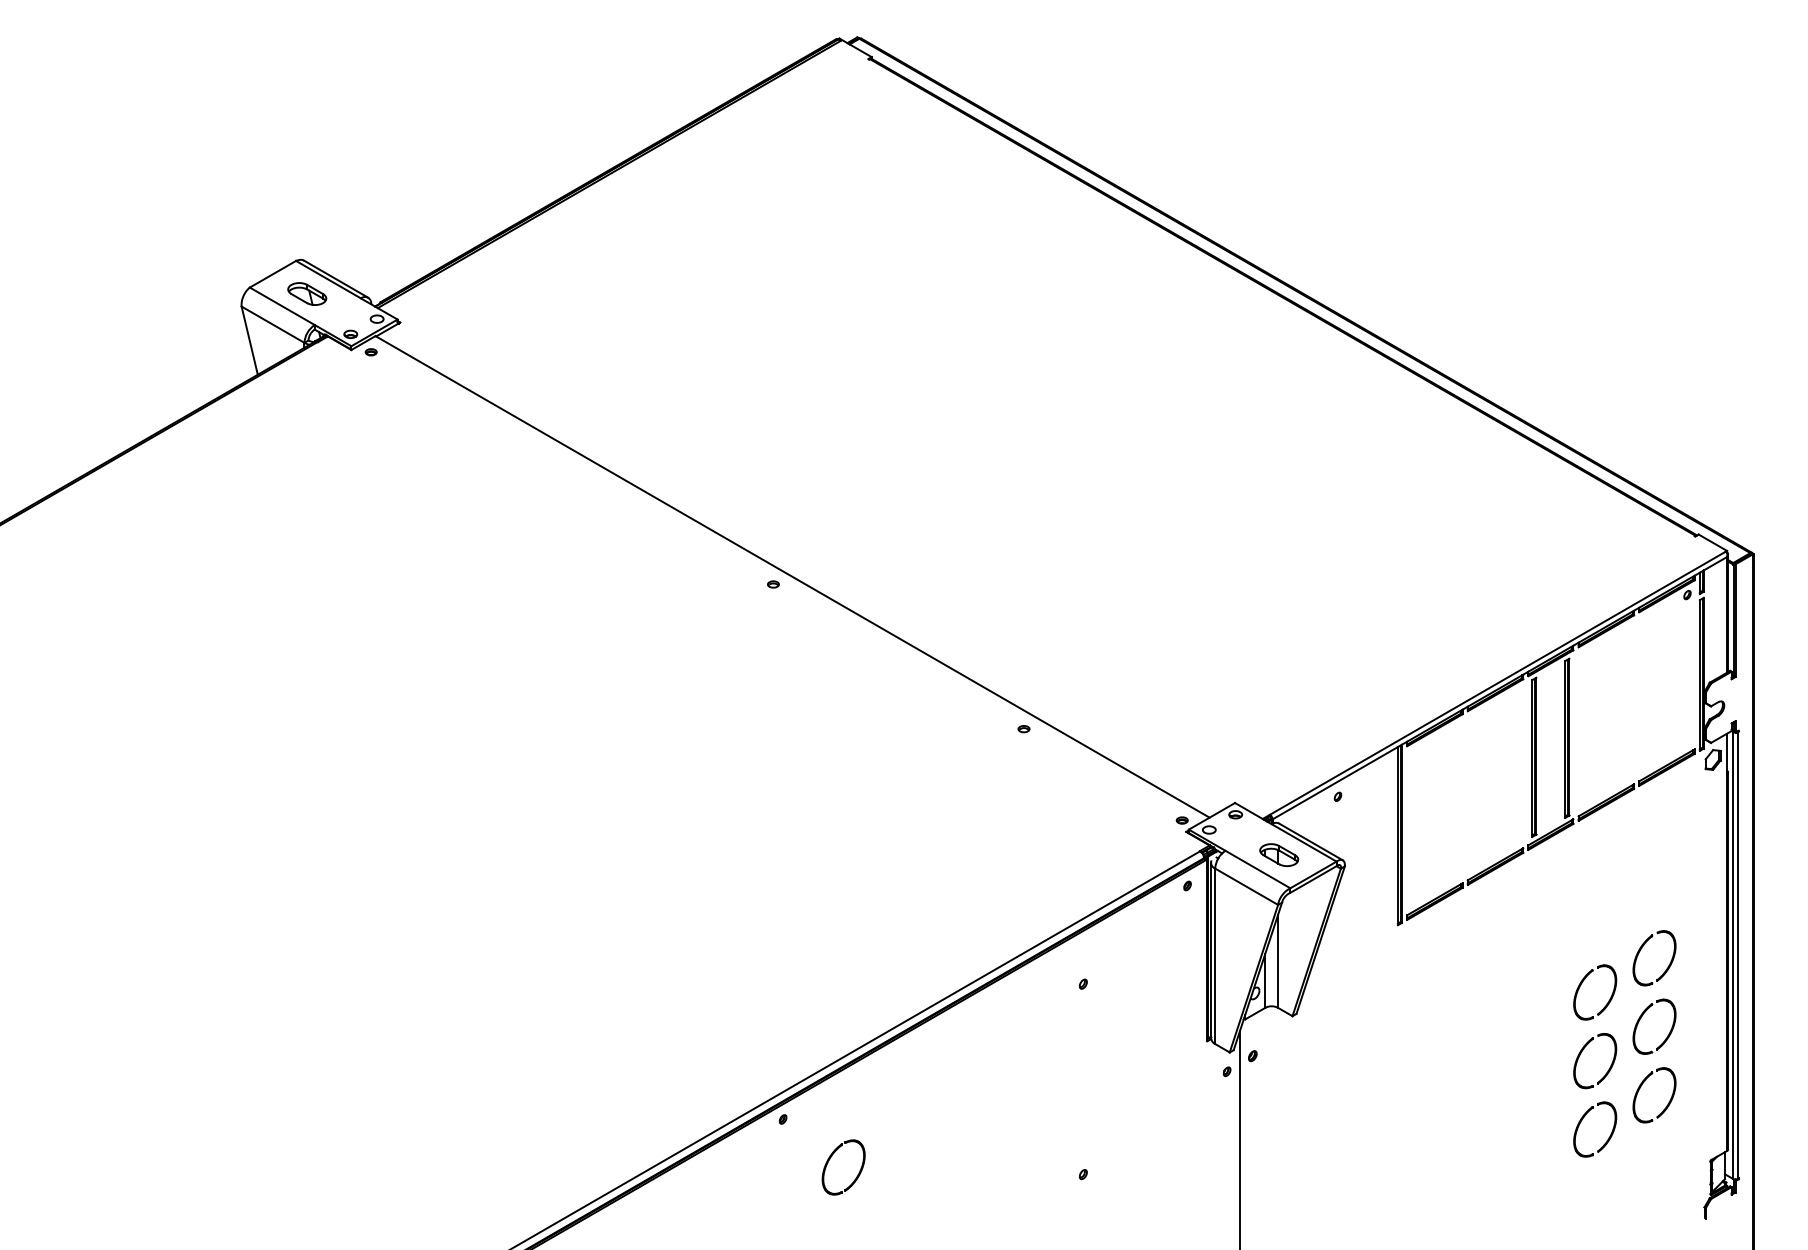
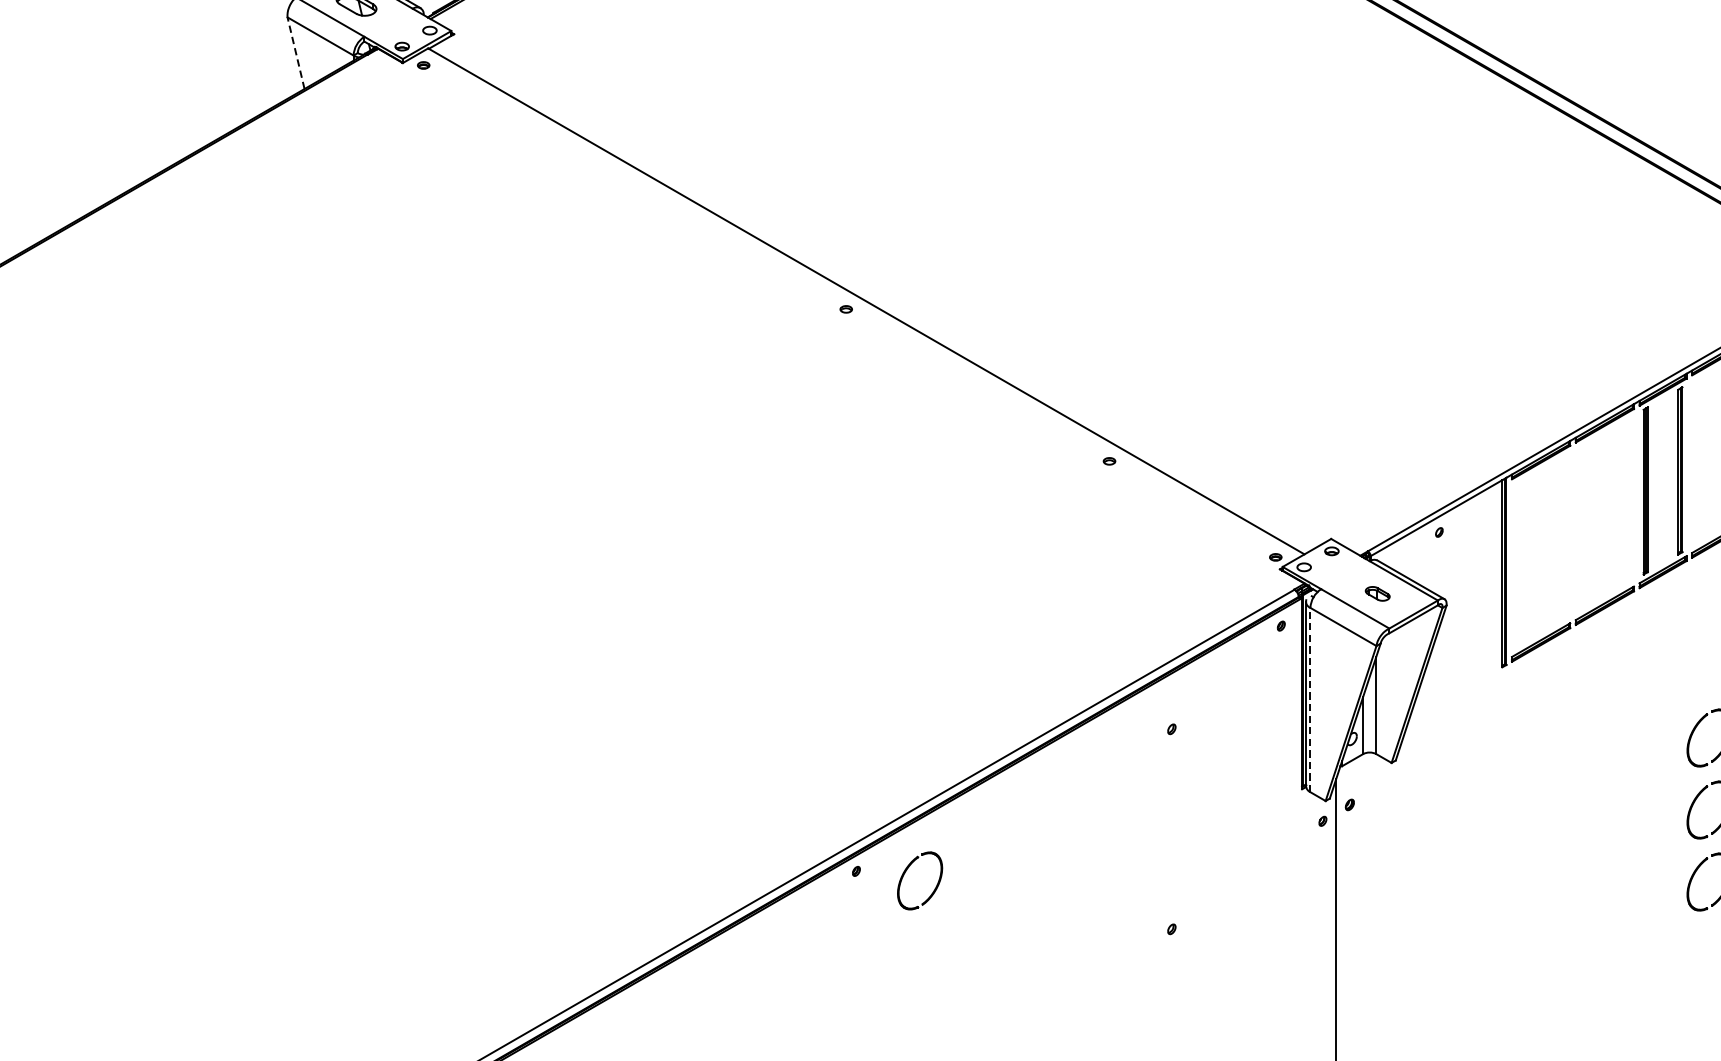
line: (249, 340) -> (295, 53), solid -> dashed
part: (1279, 855) -> (1377, 594), size x0.6
line: (1215, 956) -> (1310, 700), solid -> dashed
part: (830, 1159) -> (906, 872), moved

